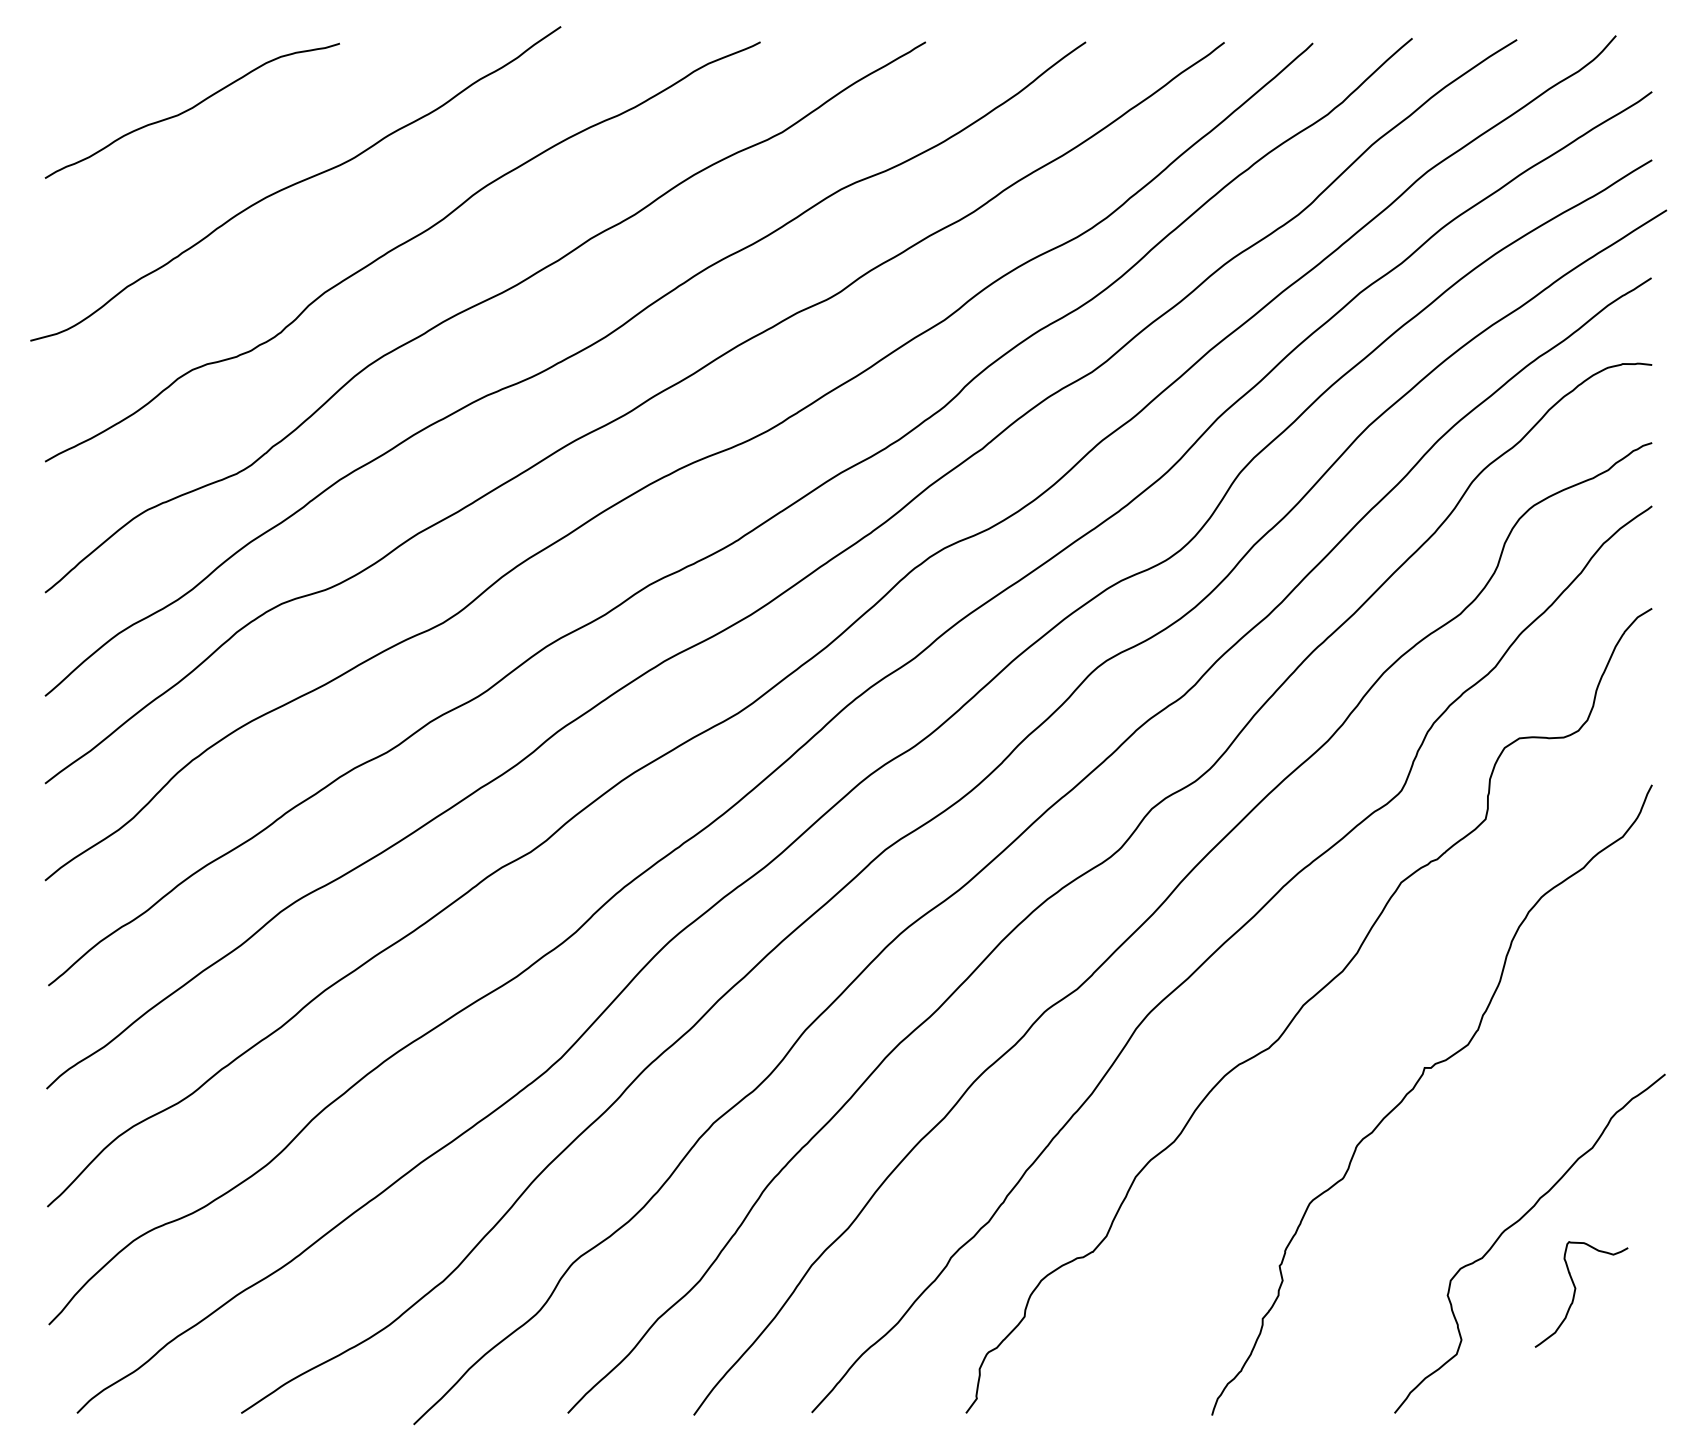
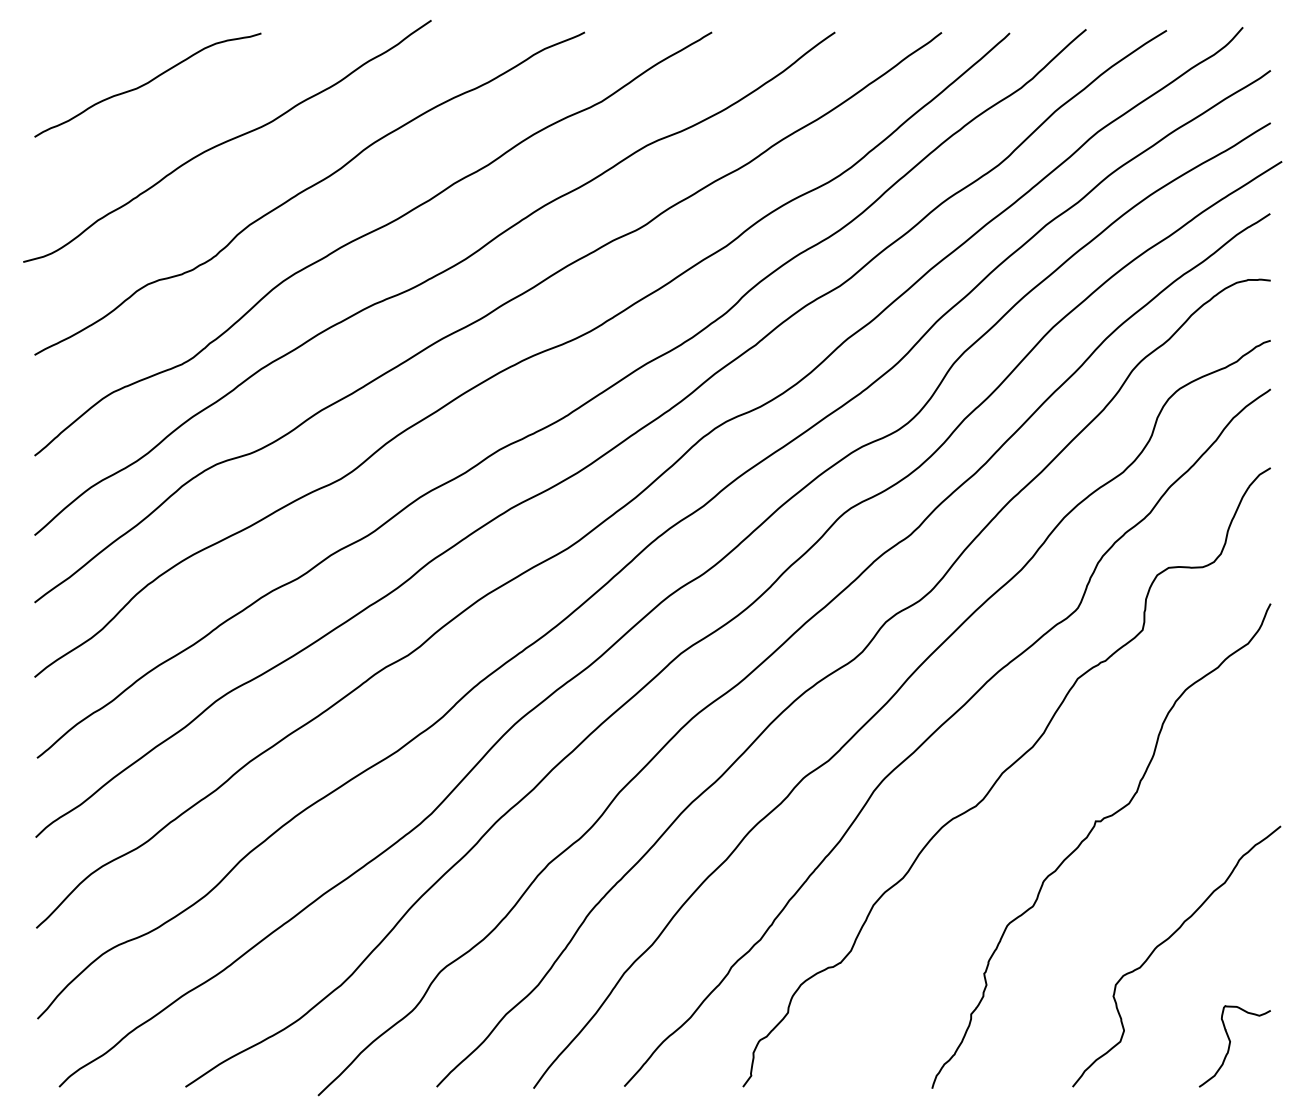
curve: (1575, 1294) -> (1230, 1046), moved

